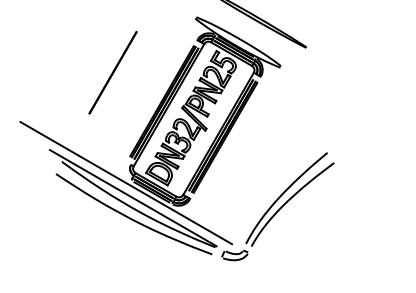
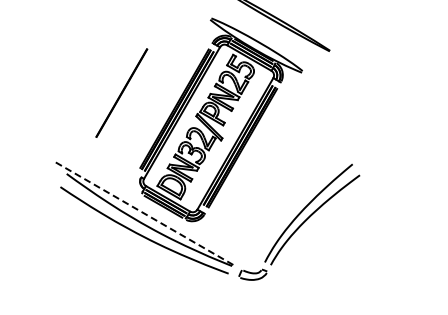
line: (112, 72) -> (121, 92), moved
line: (125, 182) -> (135, 196), removed
line: (133, 198) -> (143, 213), solid -> dashed

